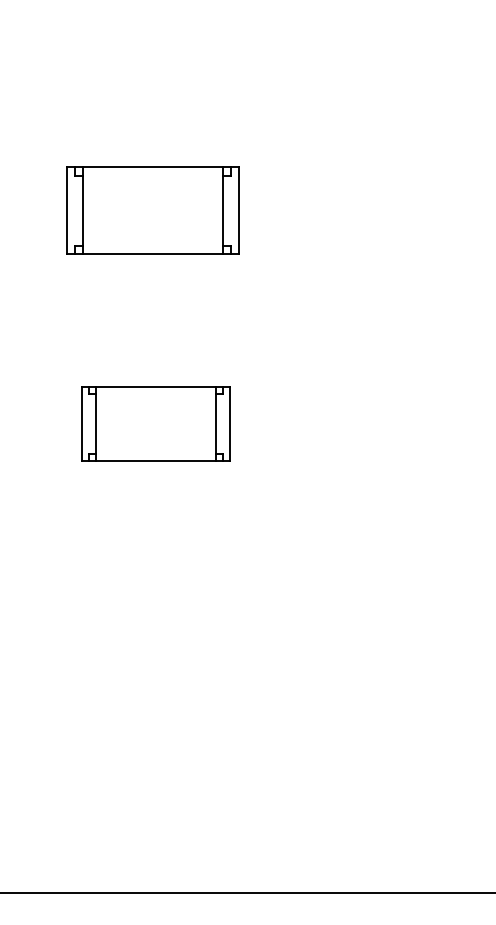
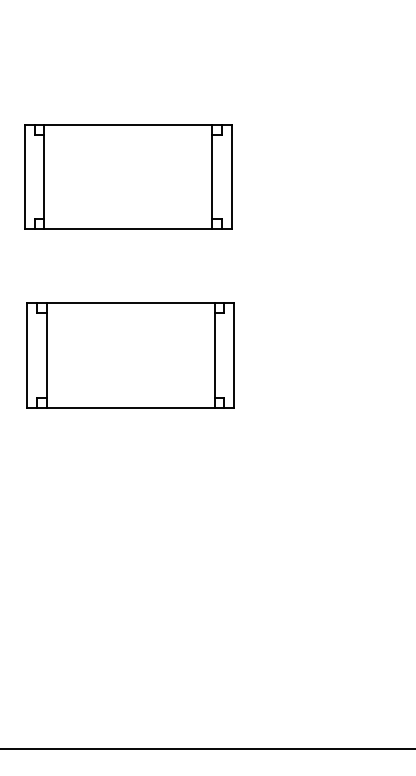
part: (152, 210) -> (127, 176), size x1.43
part: (155, 423) -> (130, 355), size x1.67

